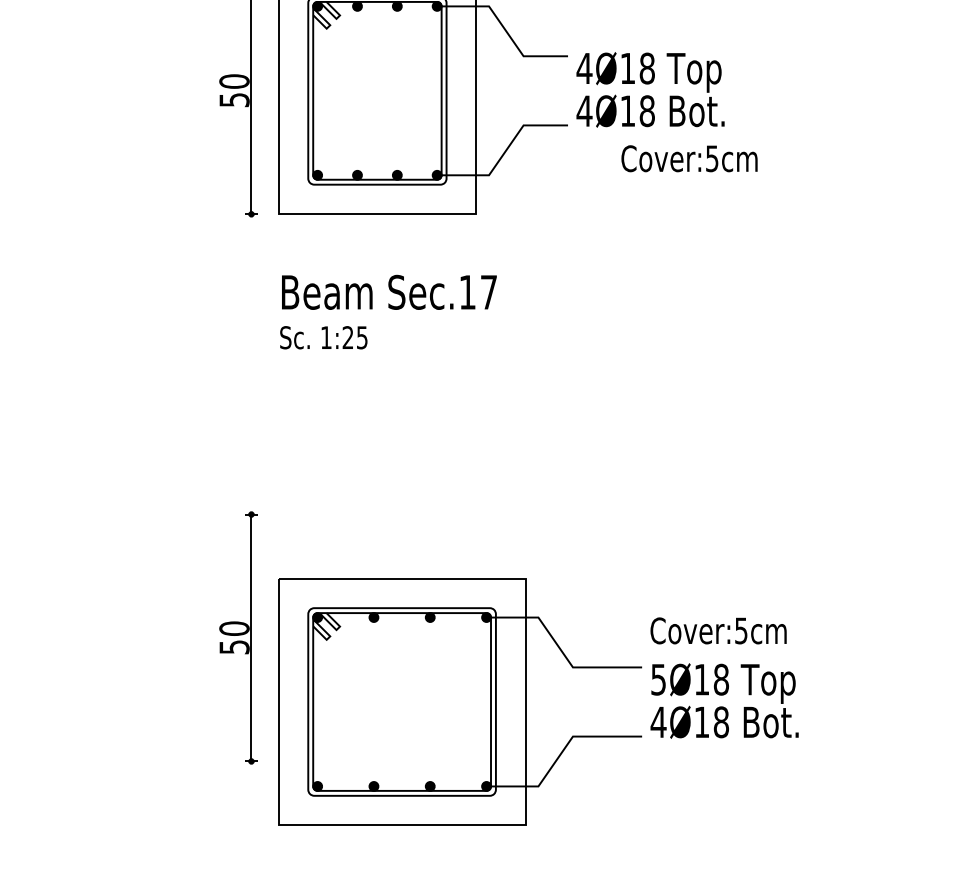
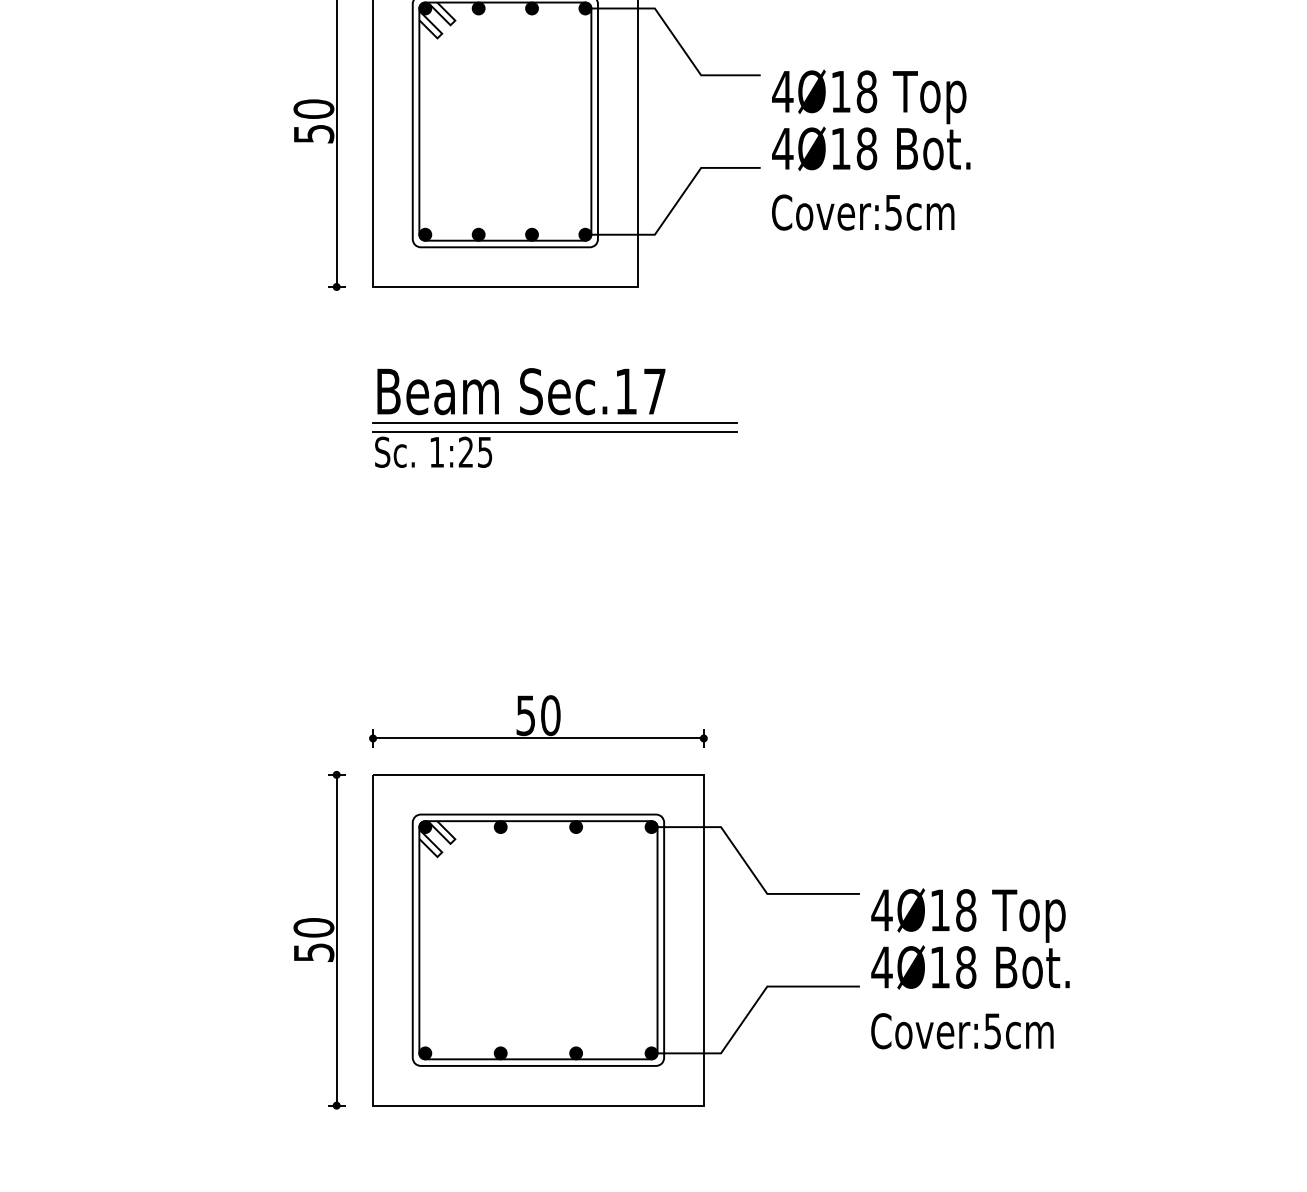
text: (689, 158) -> (863, 212), moved
line: (414, 316) -> (555, 423), added
line: (414, 322) -> (555, 431), added
part: (401, 538) -> (537, 721), added
text: (718, 630) -> (962, 1030), moved
part: (238, 637) -> (319, 939), moved
text: (658, 679) -> (881, 910), 5Ø18 -> 4Ø18

